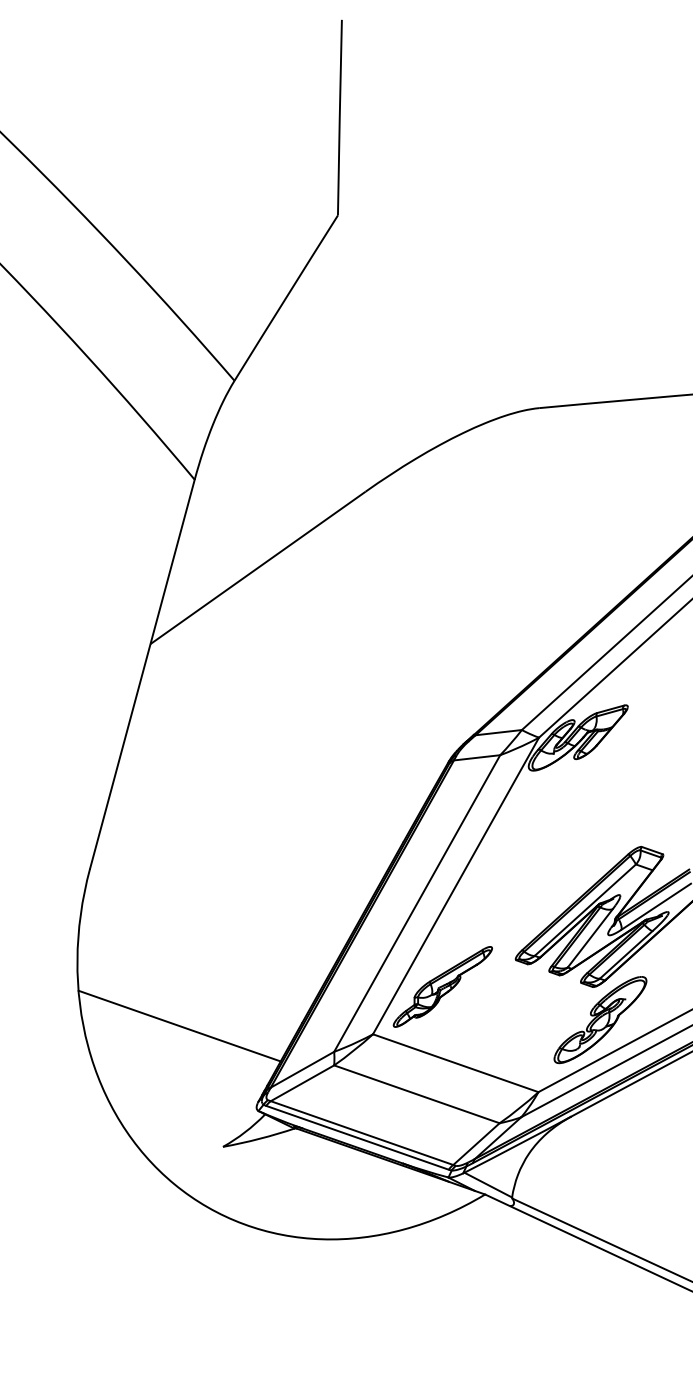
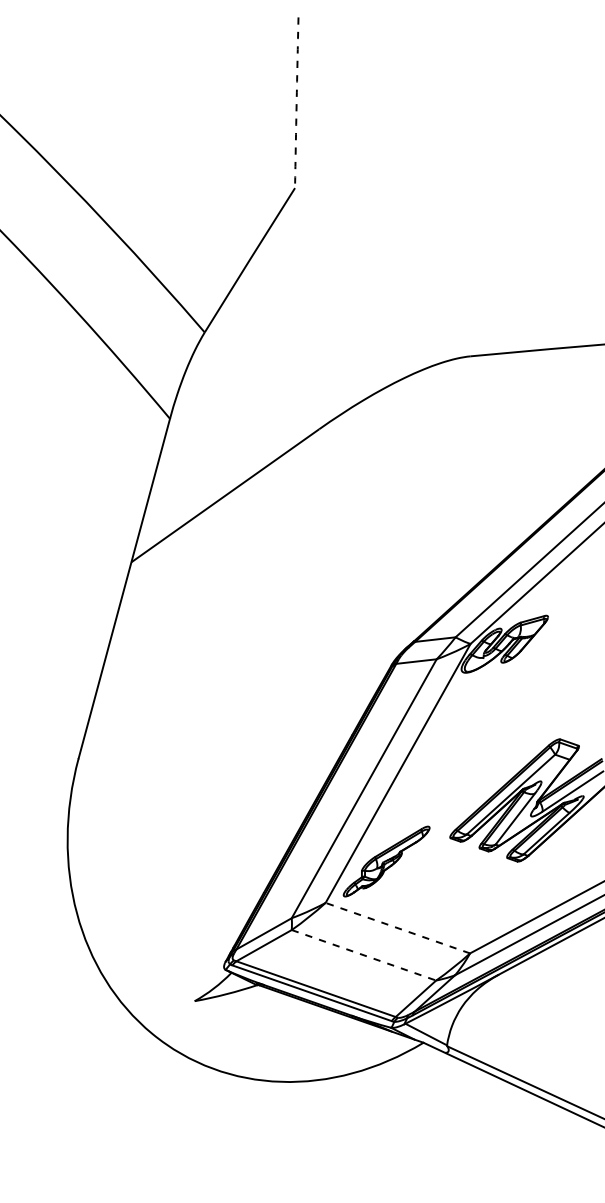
arc: (339, 117) -> (296, 102), solid -> dashed
part: (600, 1020) -> (524, 890), removed
line: (179, 1025) -> (156, 895), removed
line: (455, 1063) -> (397, 928), solid -> dashed
line: (416, 1094) -> (363, 955), solid -> dashed

